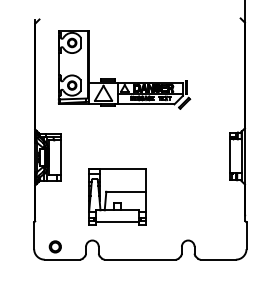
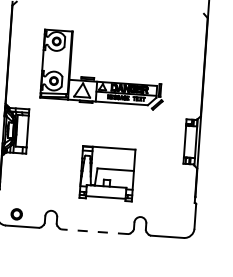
part: (115, 78) -> (94, 77), moved
part: (117, 196) -> (107, 173), moved
line: (139, 259) -> (94, 231), solid -> dashed

